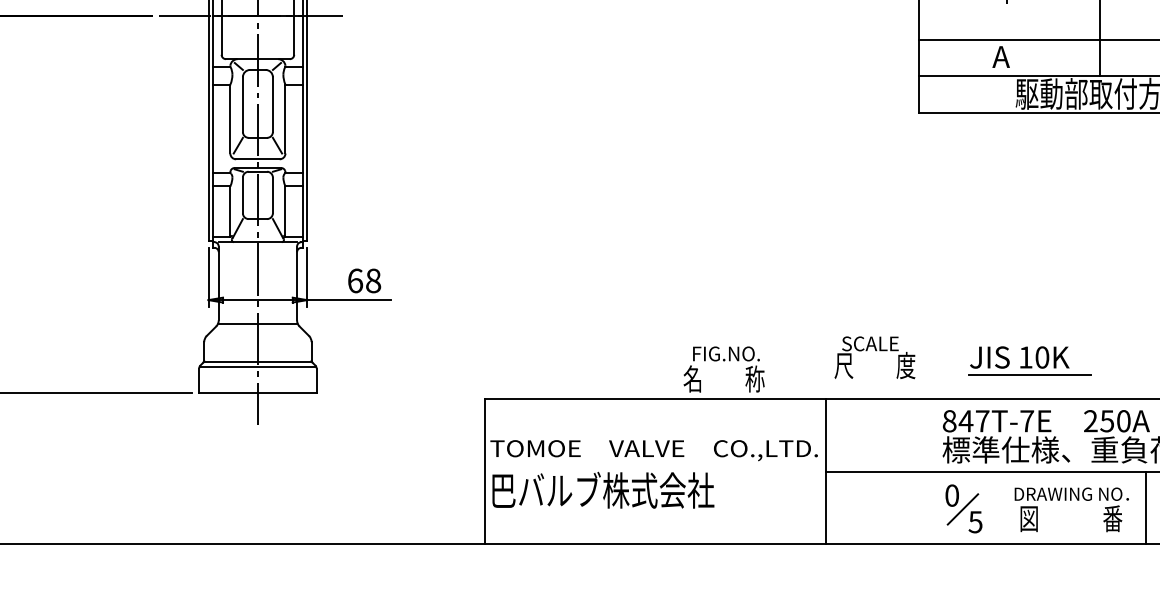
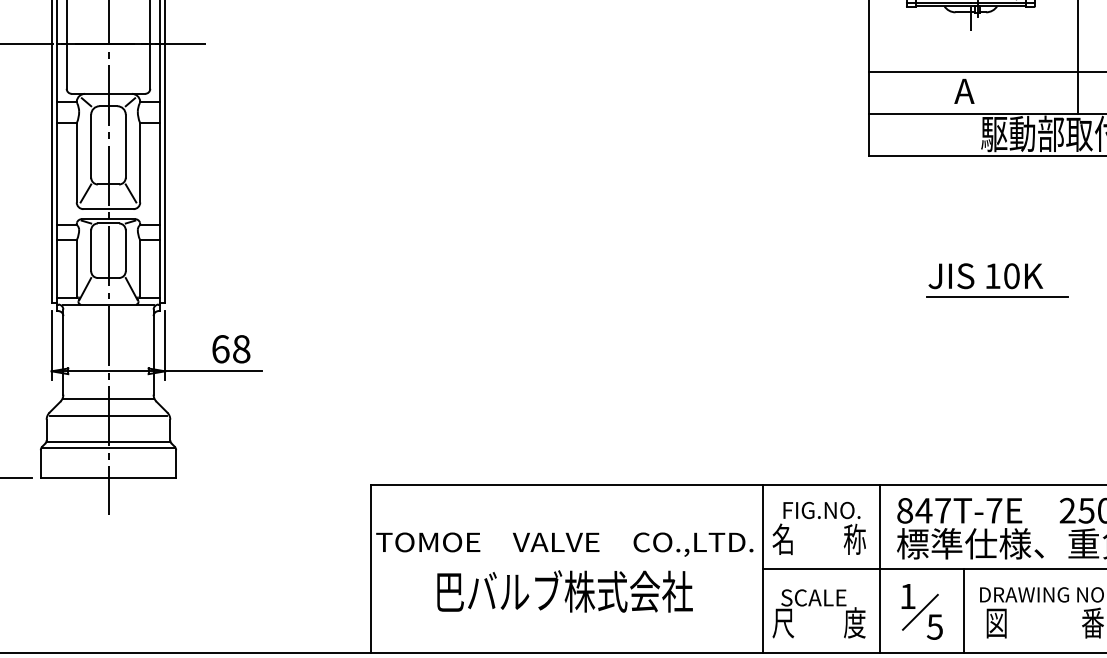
line: (257, 338) -> (108, 415), added
text: (874, 357) -> (818, 613), moved
part: (1029, 360) -> (997, 279), moved
text: (723, 369) -> (818, 528), moved
line: (928, 471) -> (880, 568), added
text: (603, 489) -> (565, 590), moved
text: (951, 495) -> (907, 596), 0 -> 1
line: (1000, 507) -> (963, 610), added

